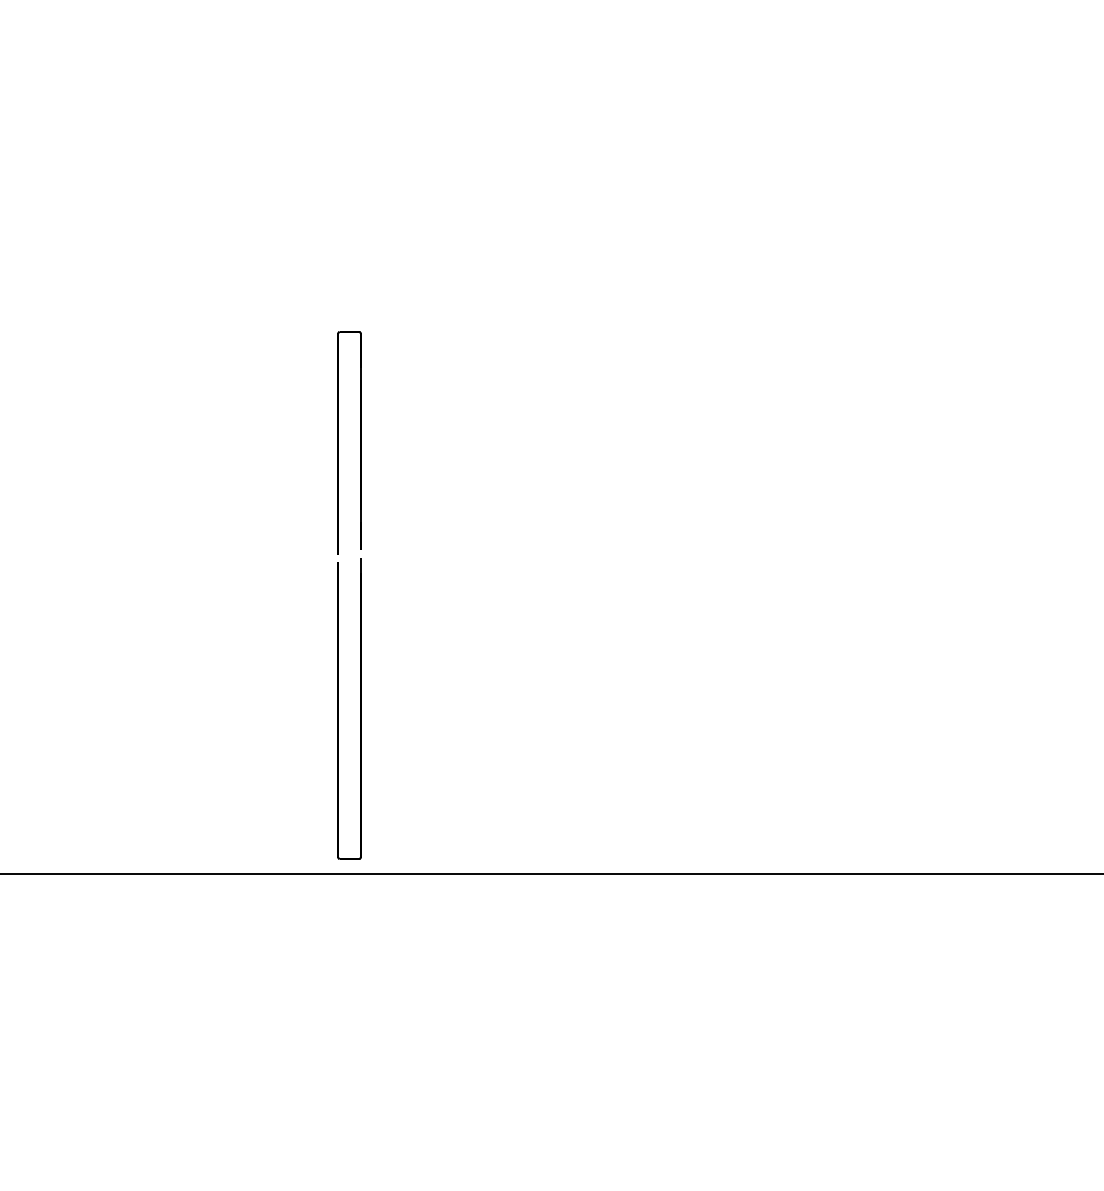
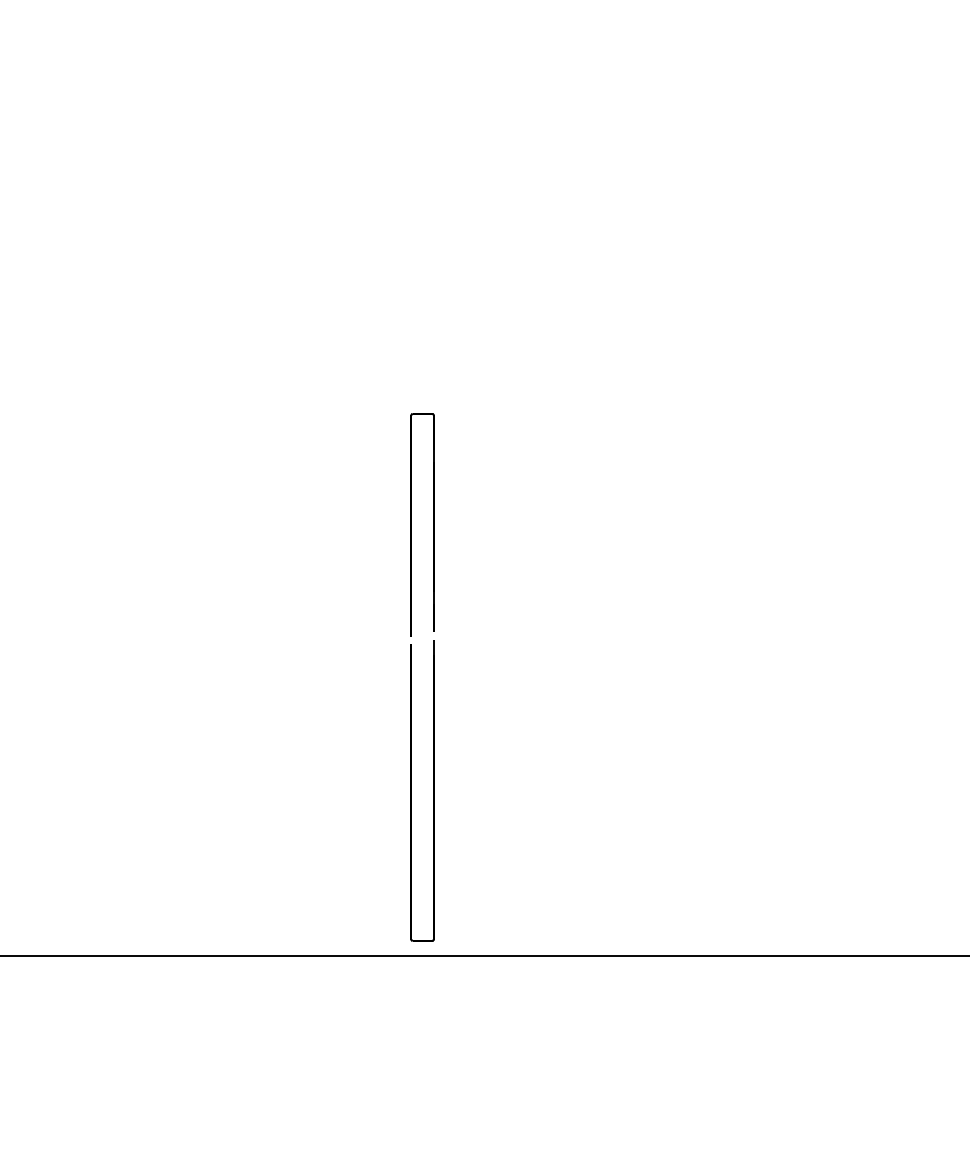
part: (338, 595) -> (411, 677), moved

